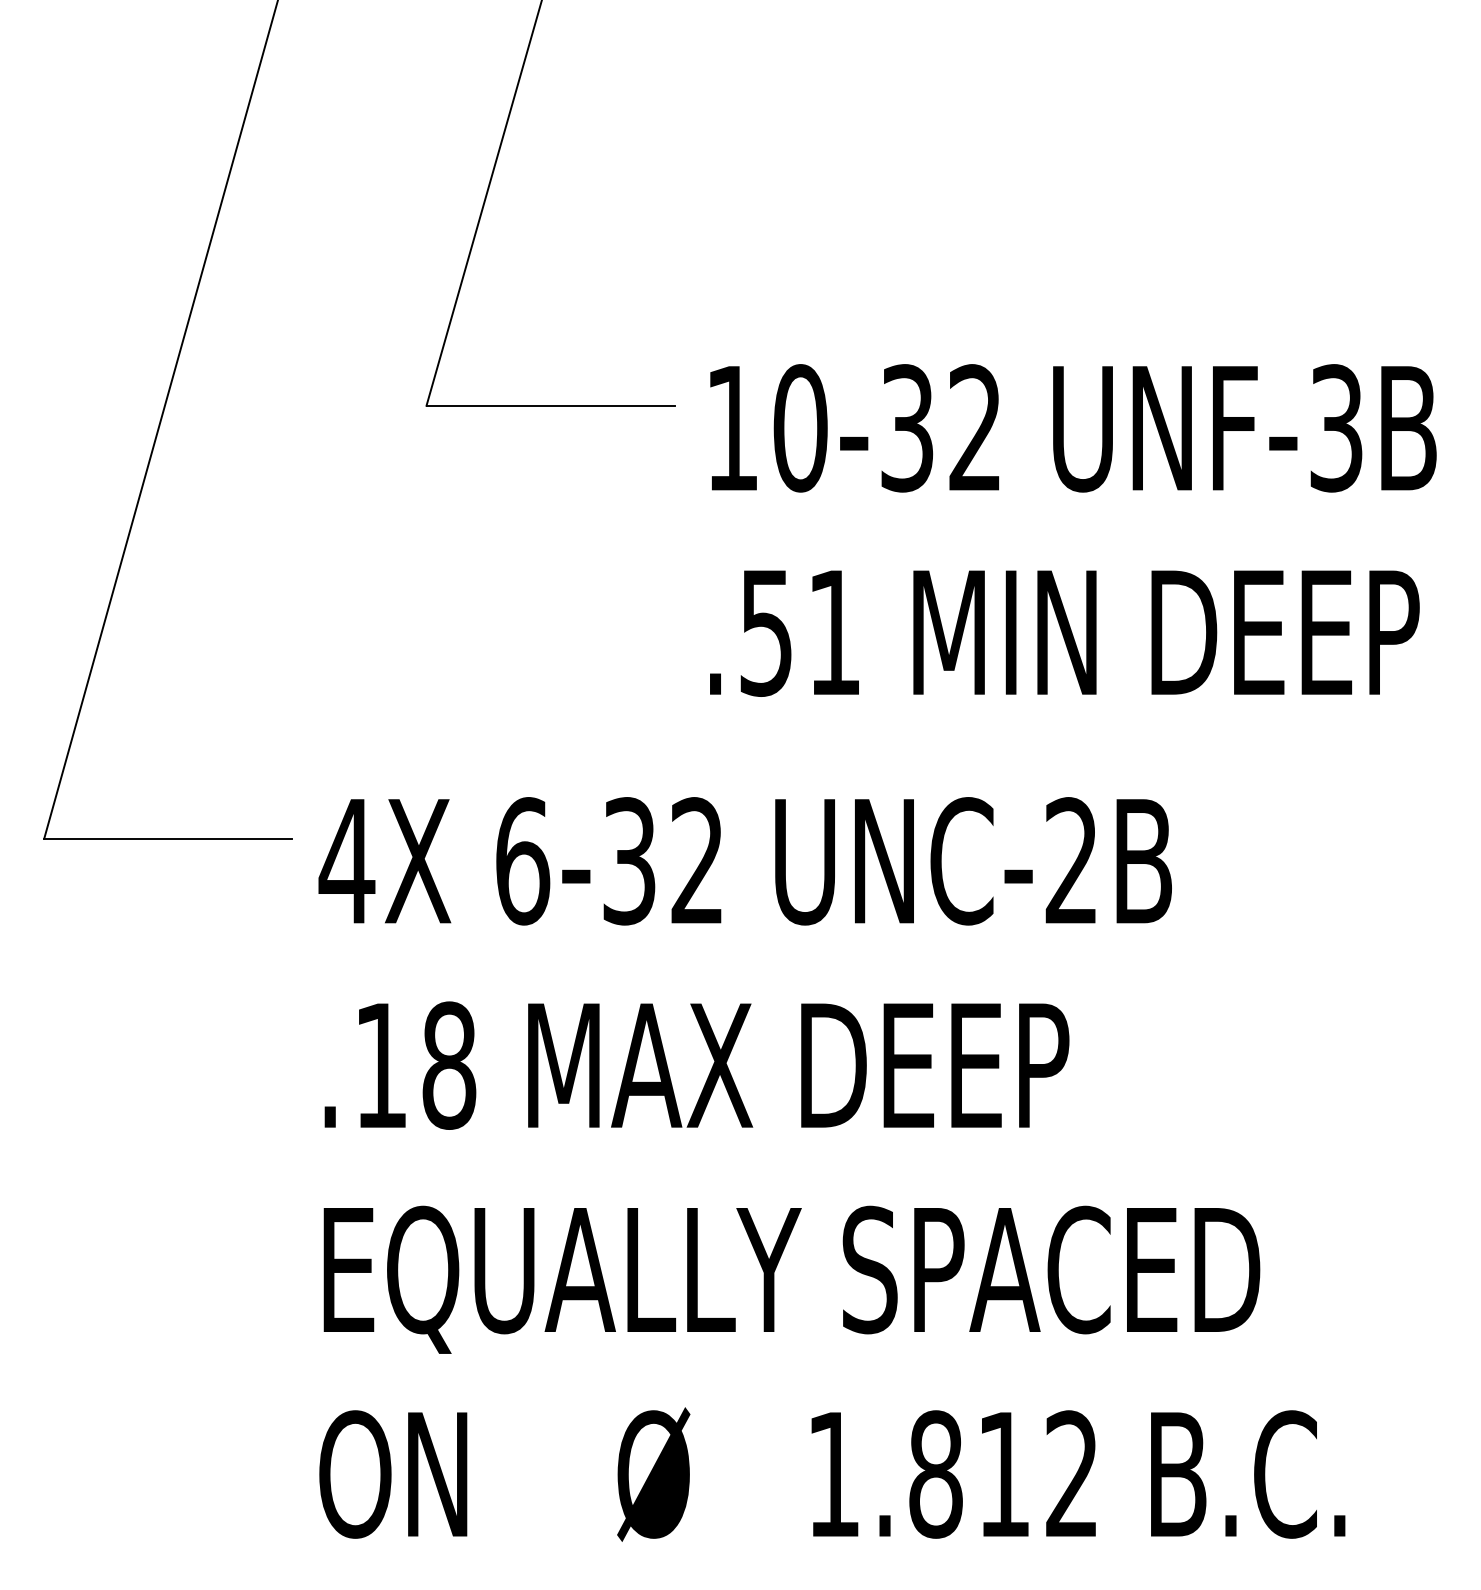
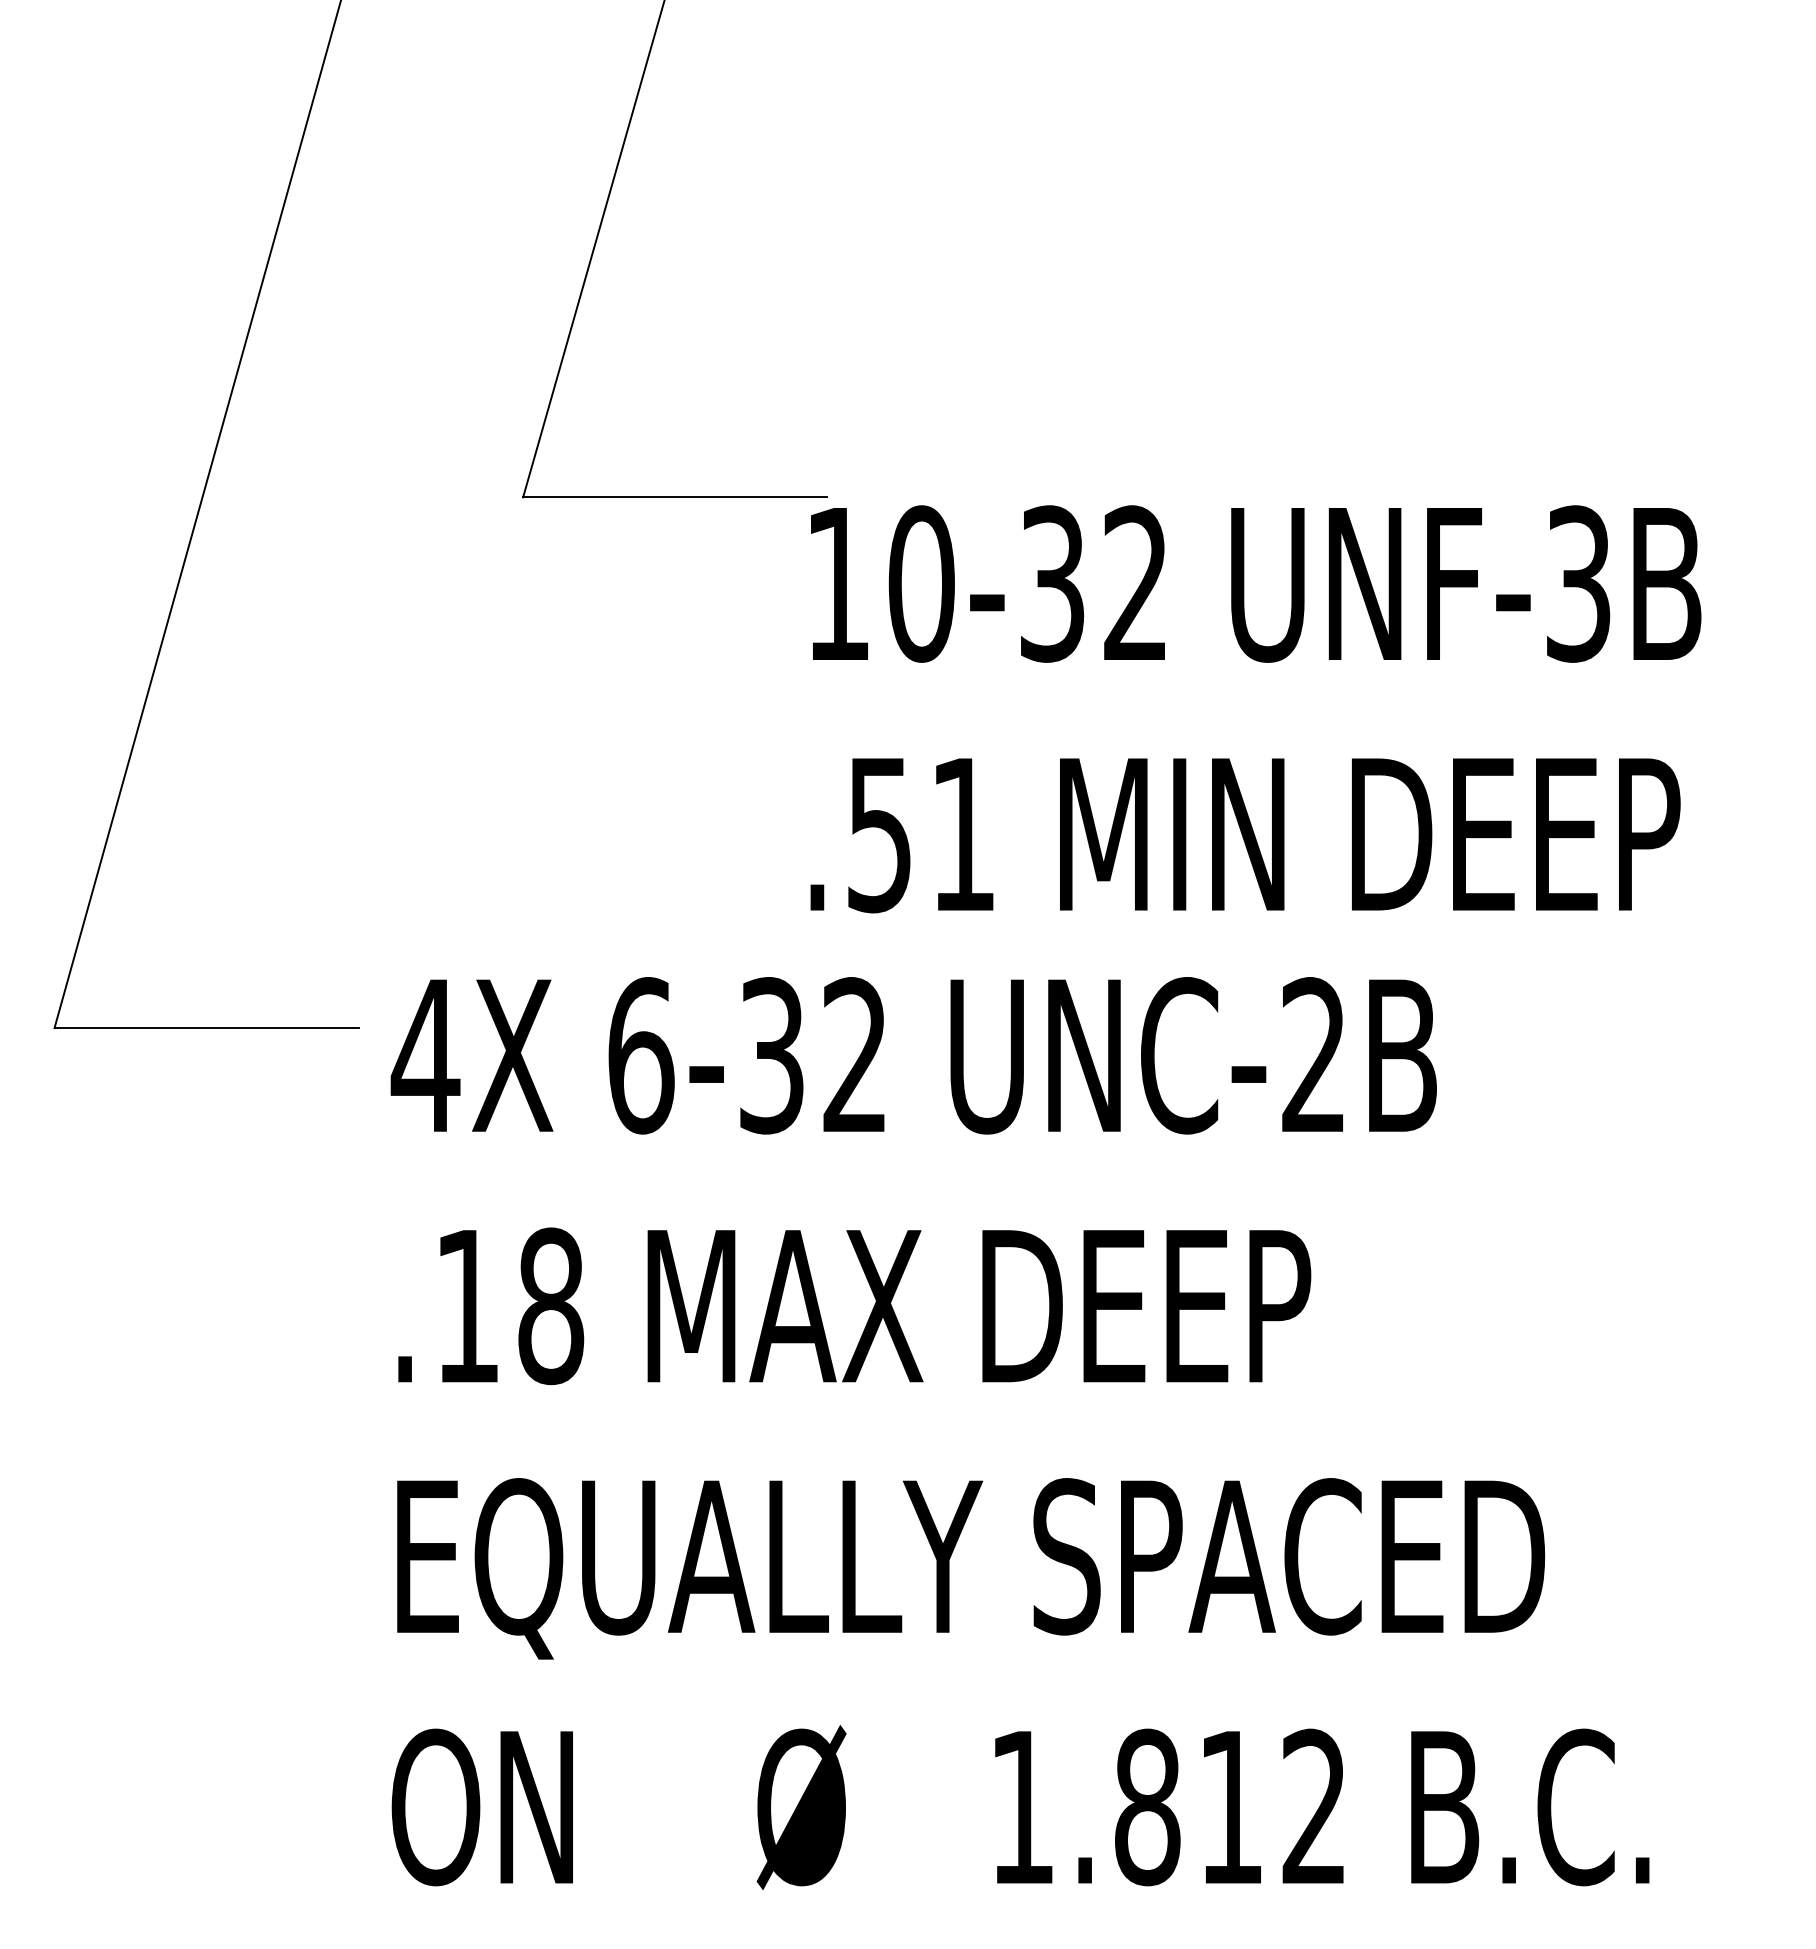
text: (1072, 530) -> (1255, 709), moved

